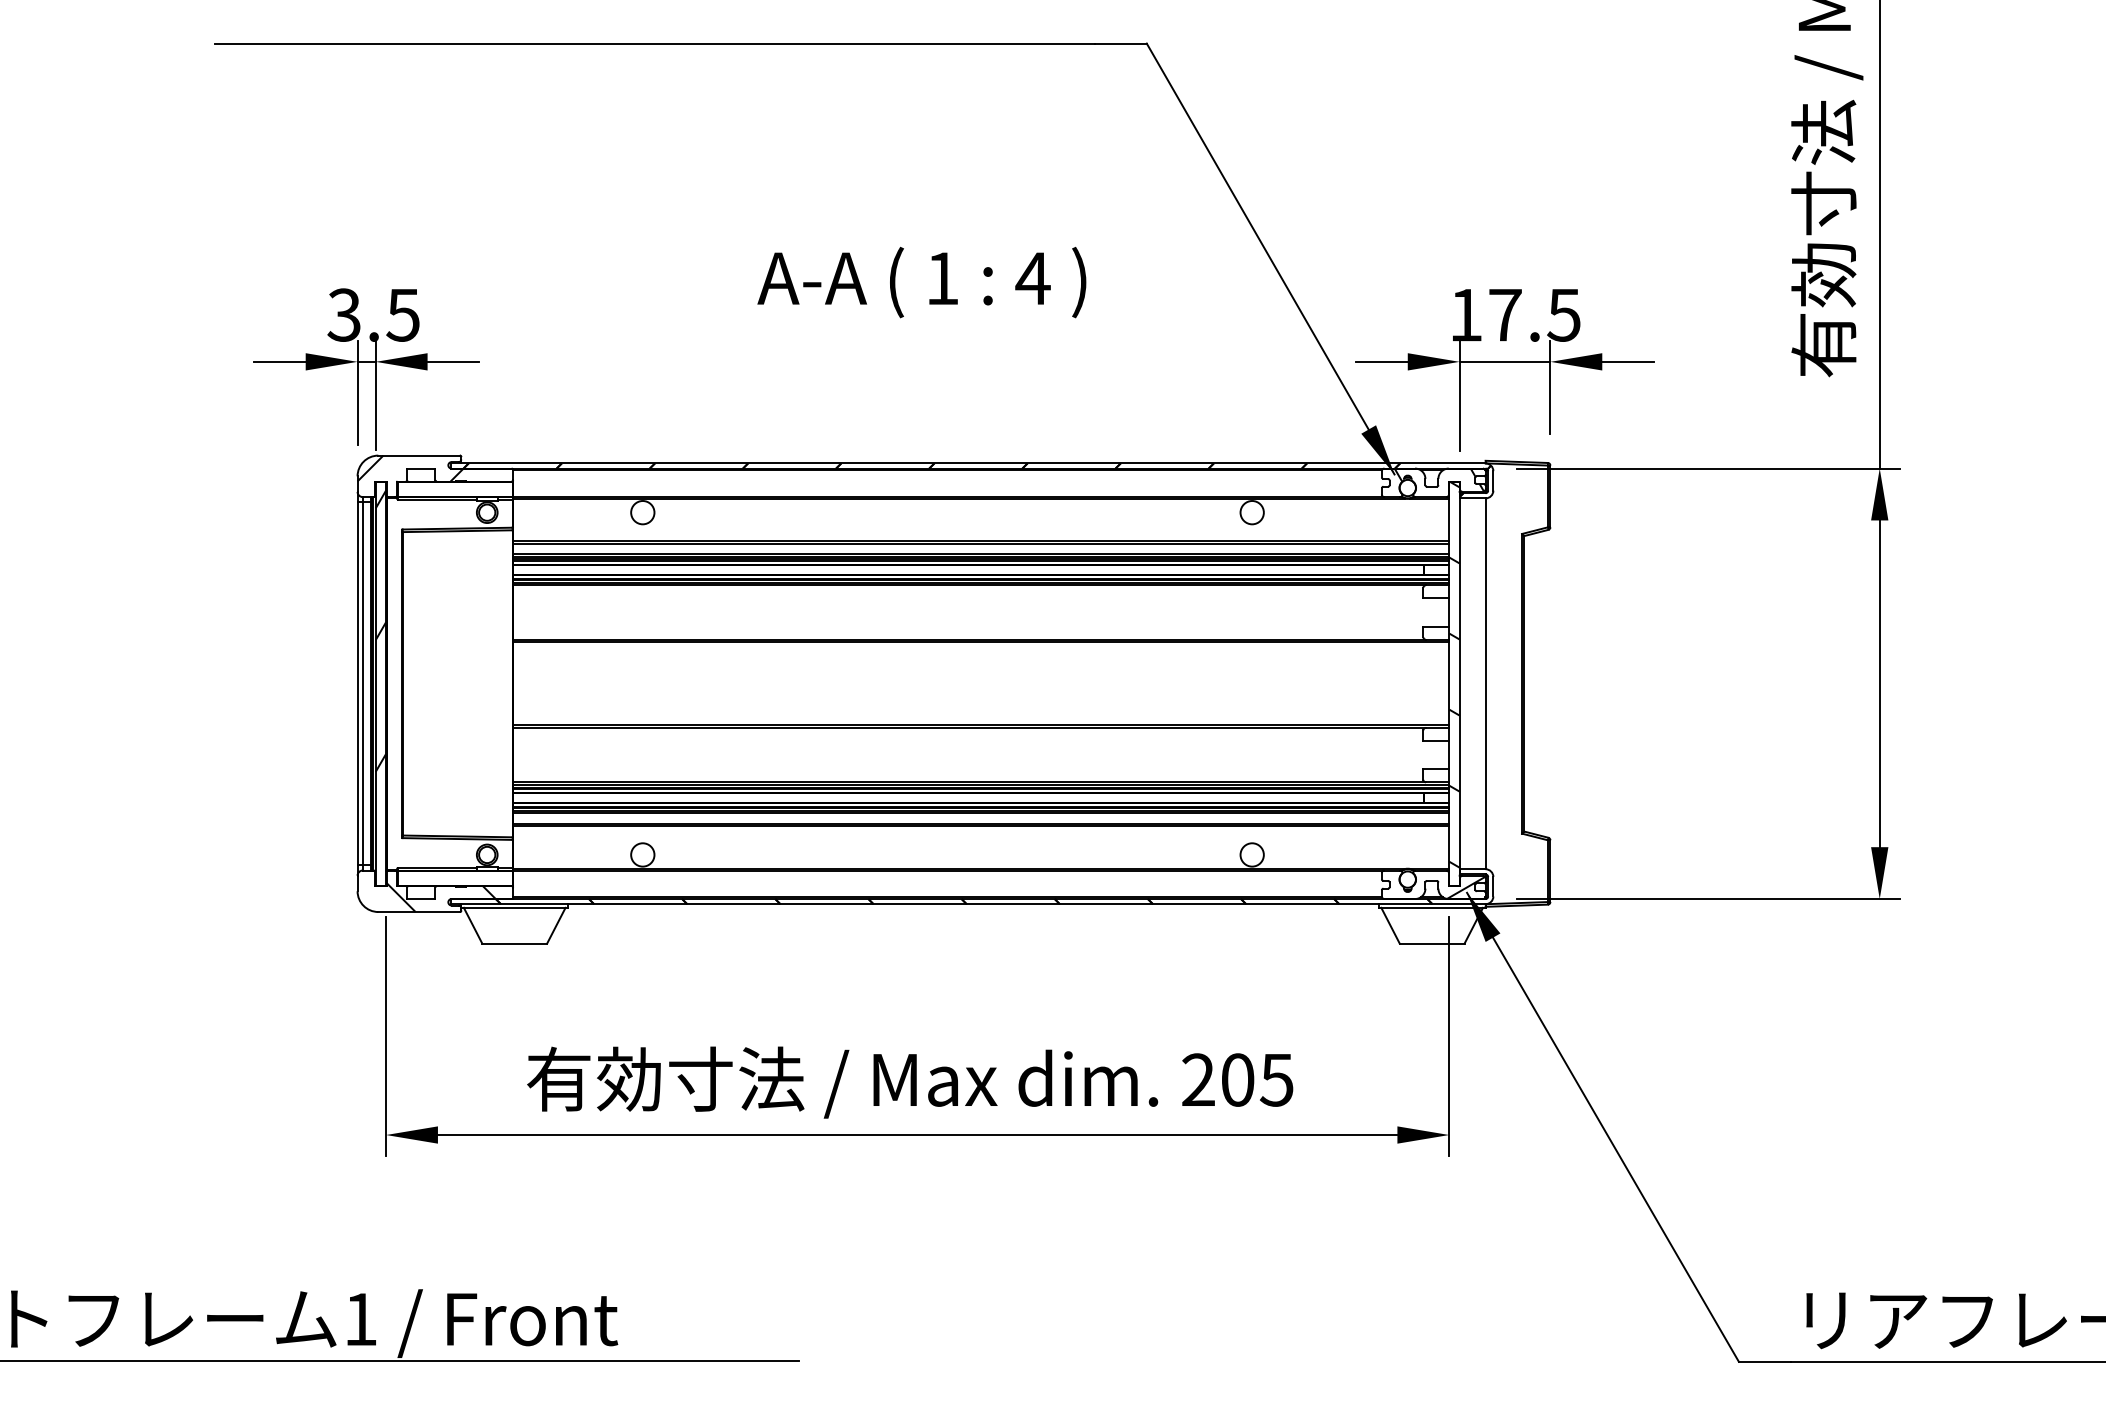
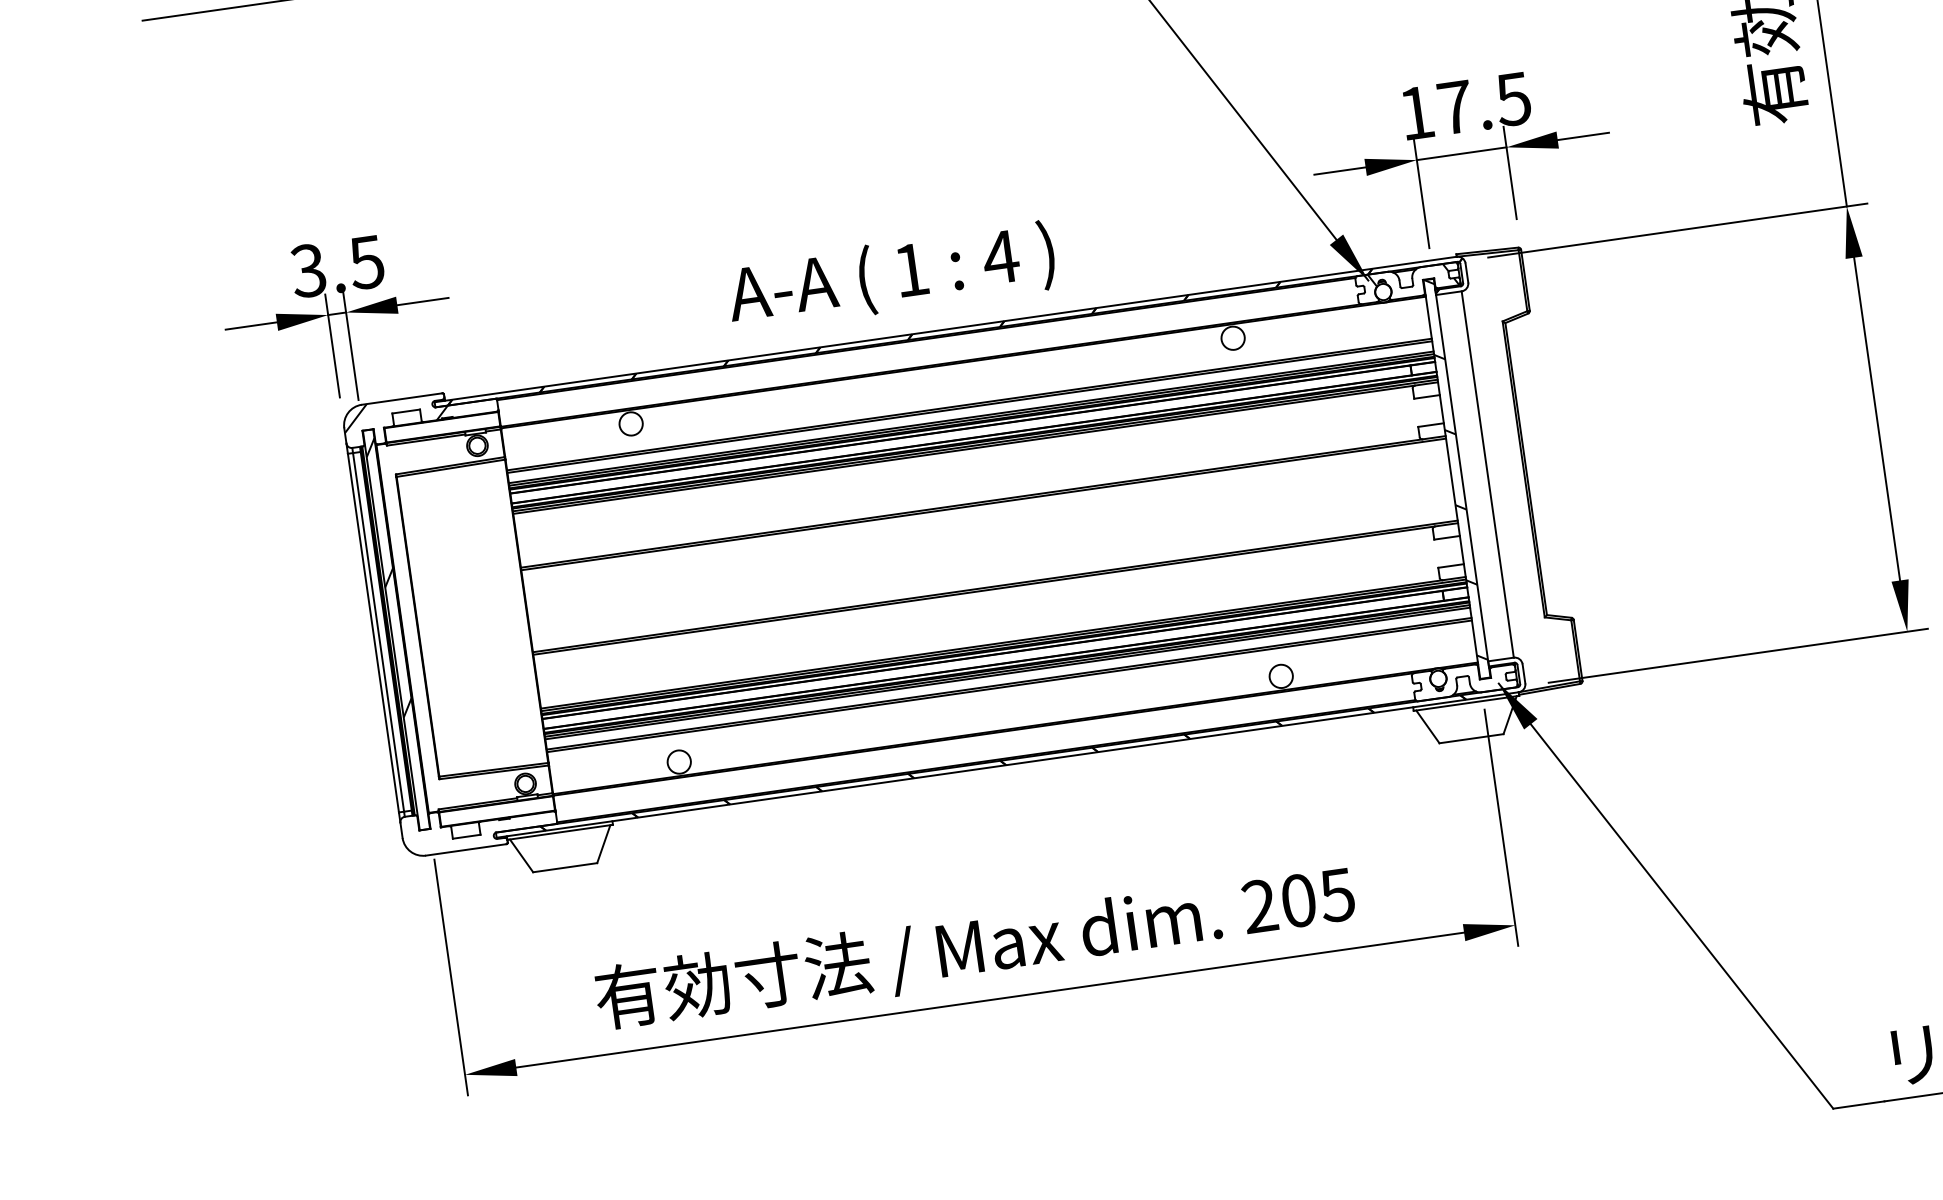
text: (921, 282) -> (891, 276), moved
hatch: (1466, 887) -> (1497, 678), removed
hatch: (434, 891) -> (478, 827), removed

